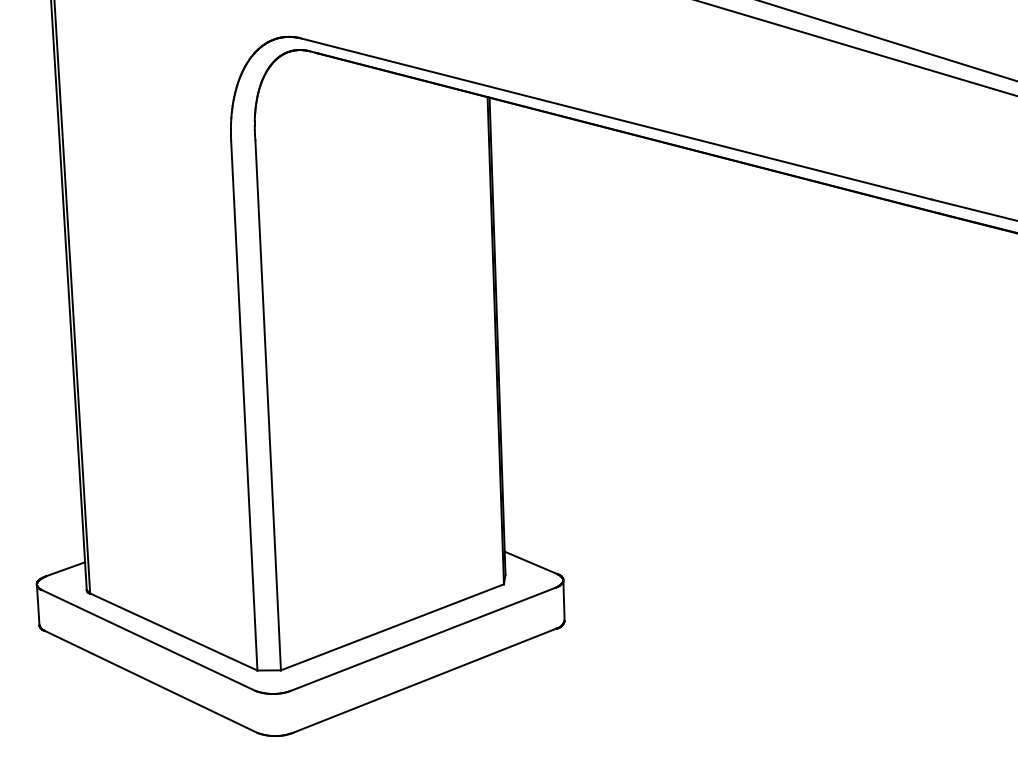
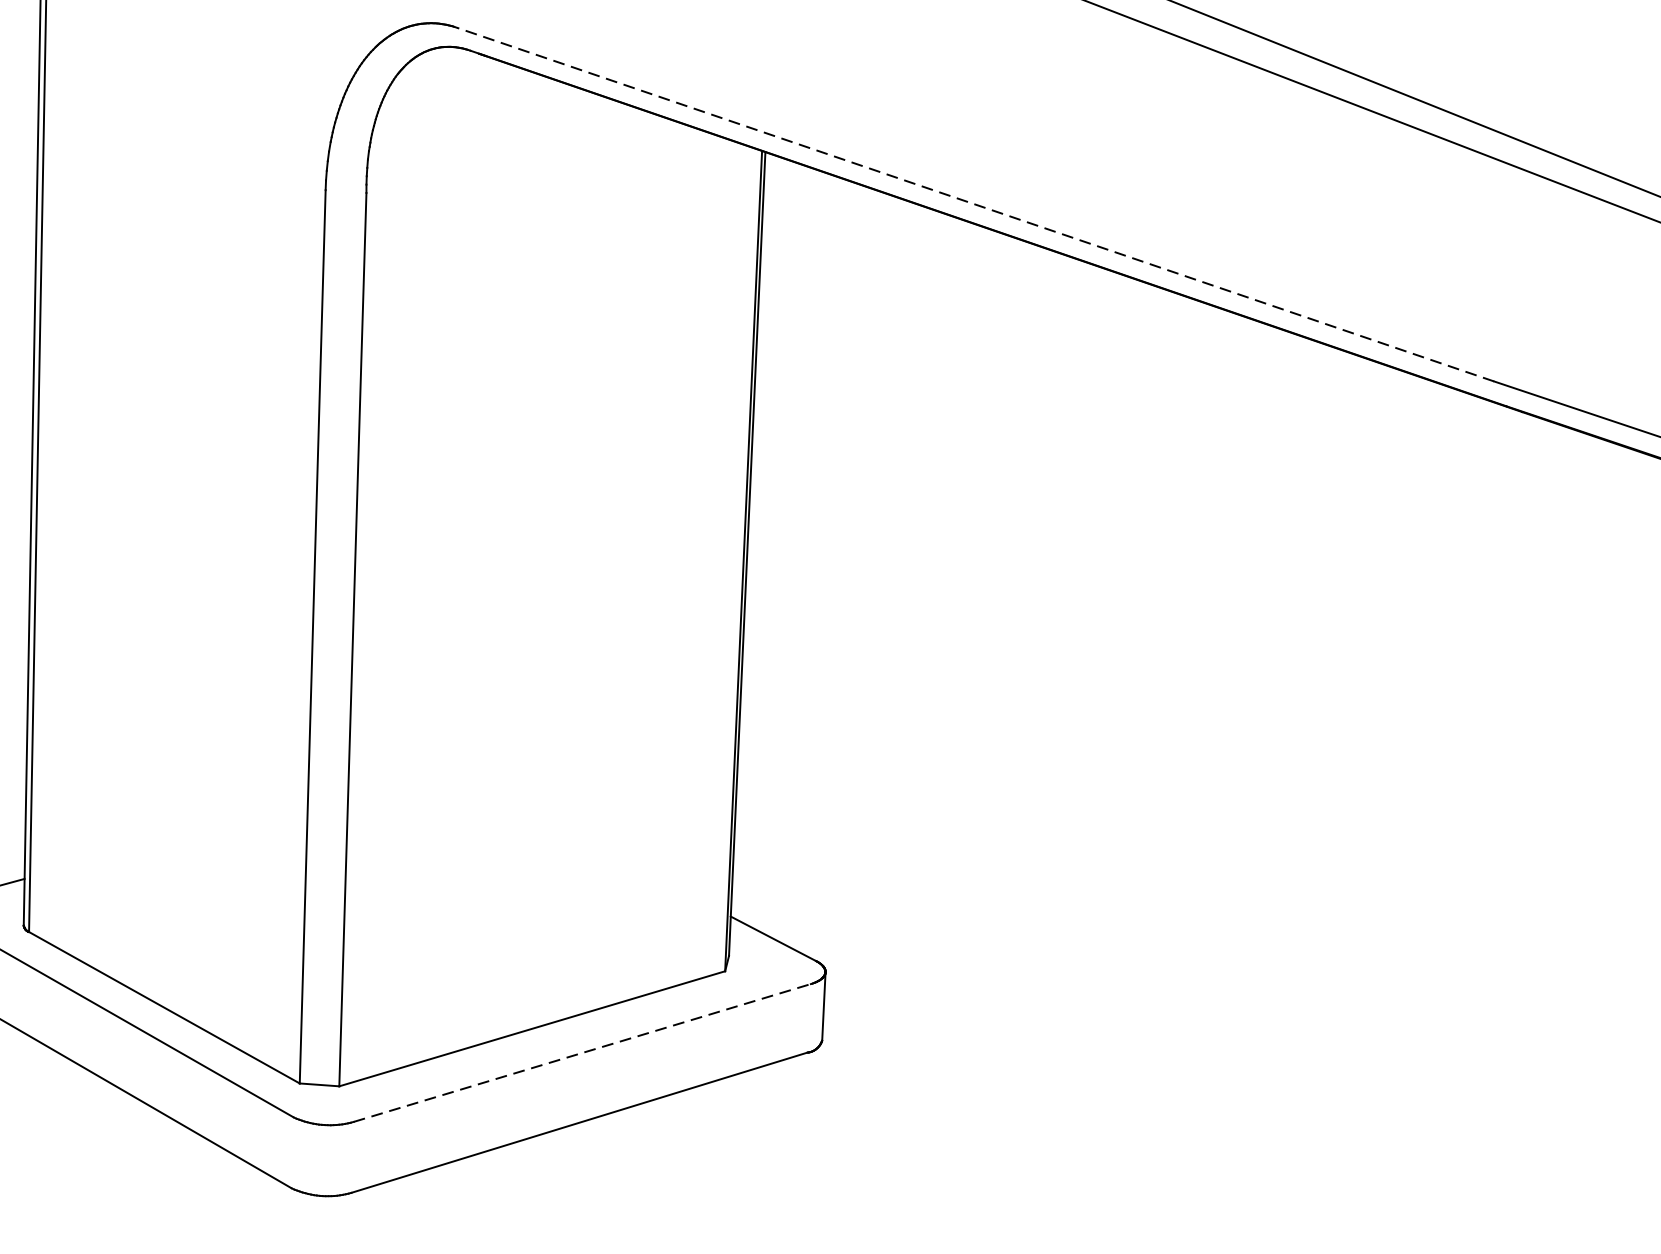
line: (615, 118) -> (974, 203), solid -> dashed
line: (423, 639) -> (582, 1053), solid -> dashed

